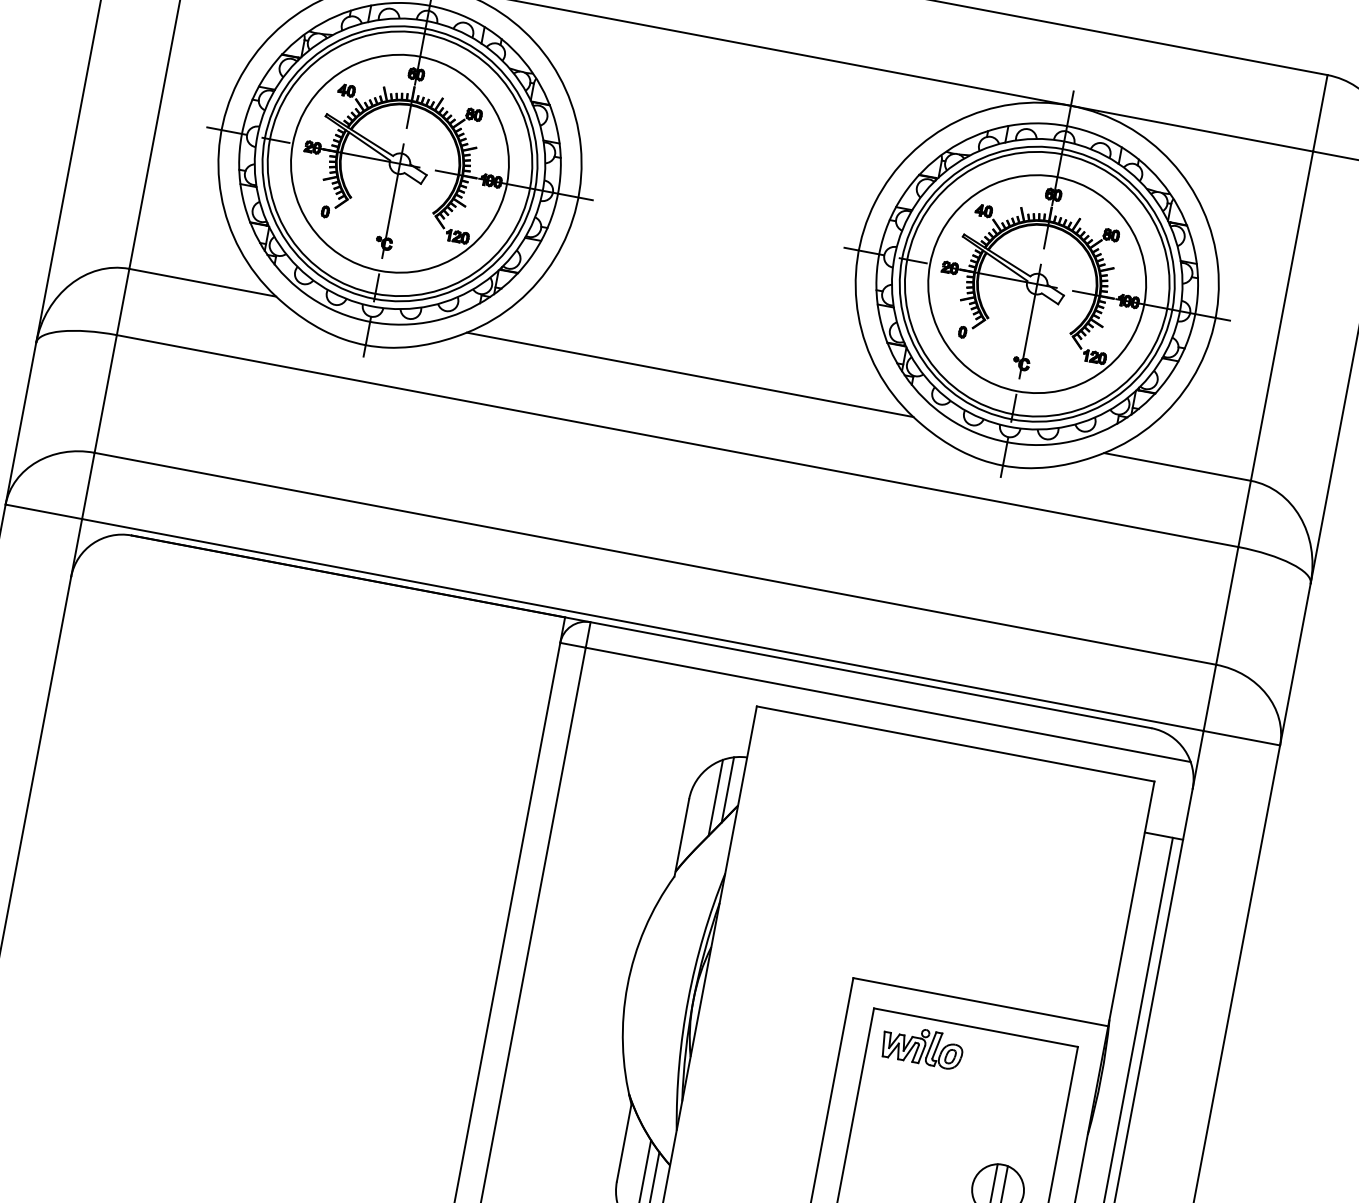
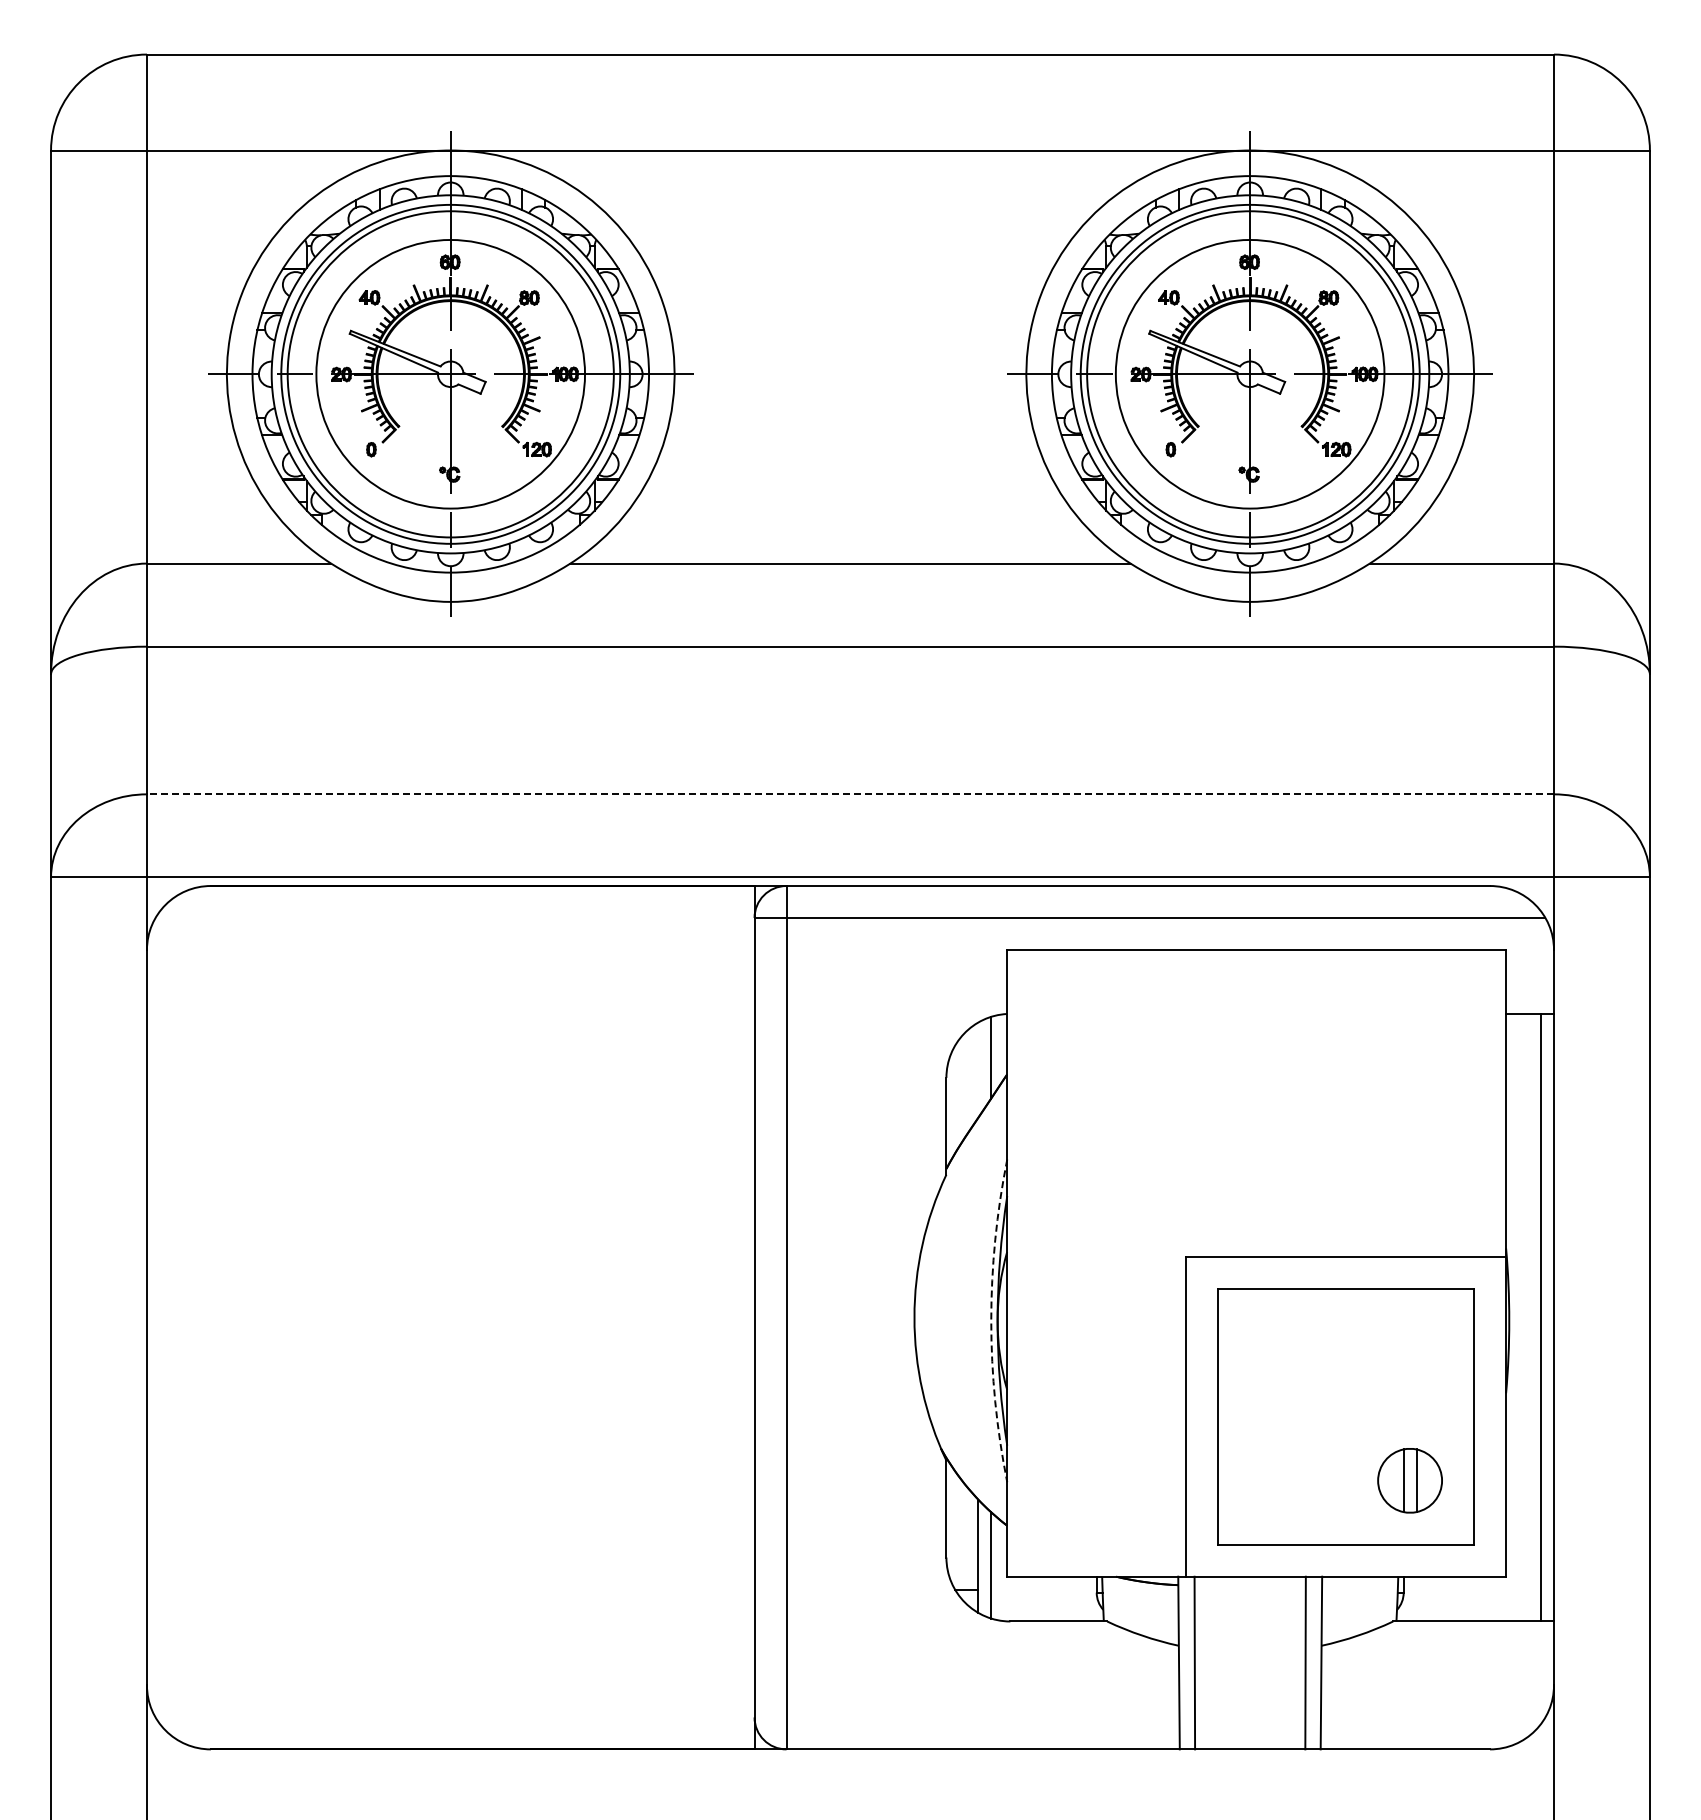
line: (655, 558) -> (850, 794), solid -> dashed
line: (715, 797) -> (978, 1069), removed
arc: (688, 999) -> (991, 1320), solid -> dashed
part: (922, 1046) -> (1285, 1324), removed

